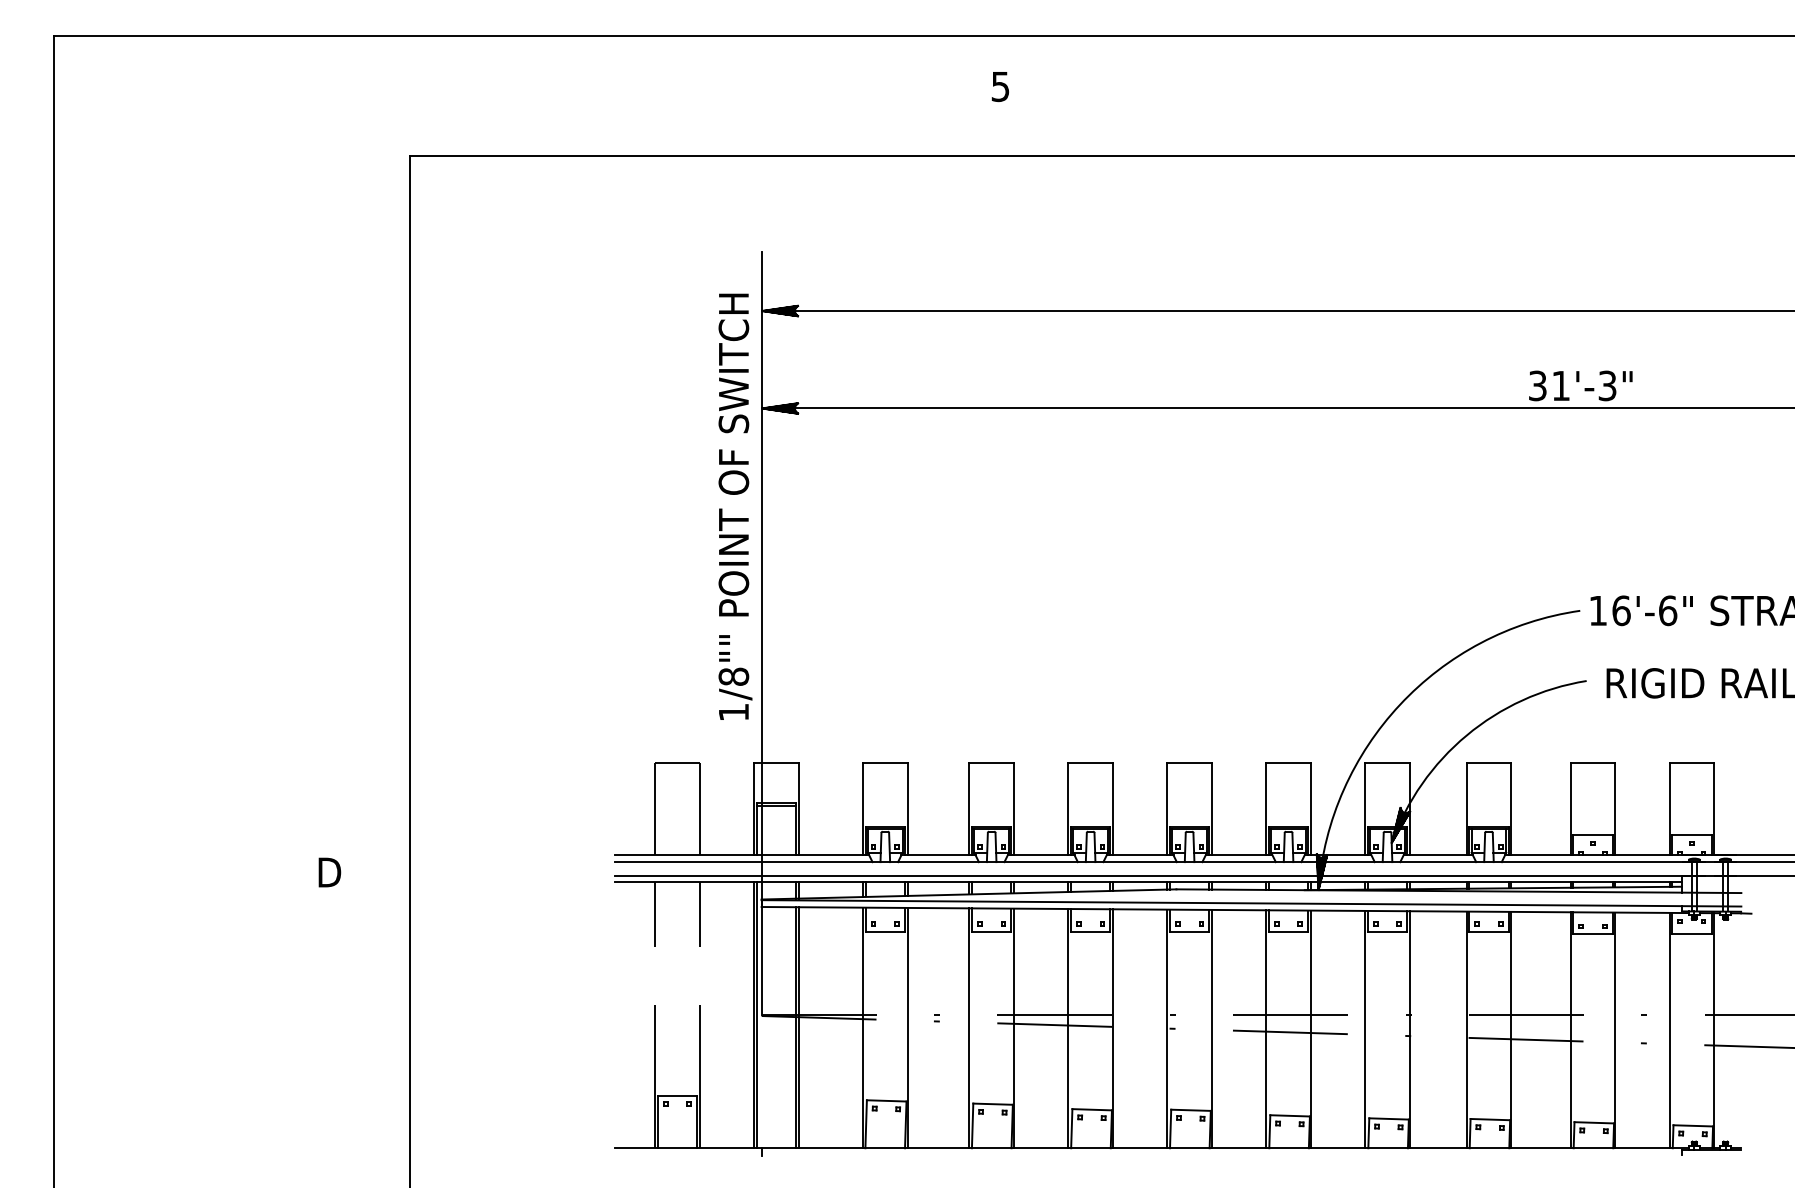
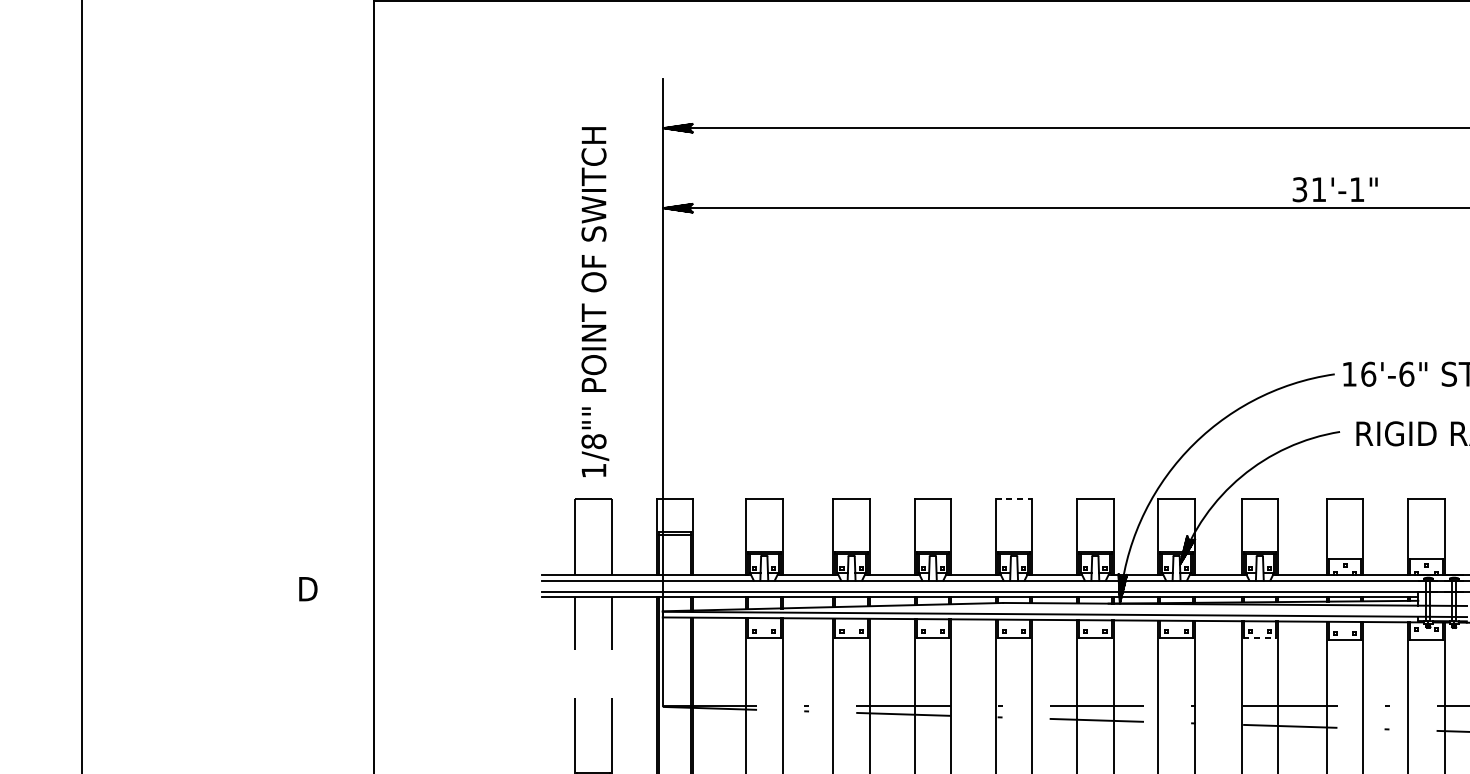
text: (1607, 385) -> (1357, 189), 31'-3" -> 31'-1"
text: (735, 506) -> (595, 301), moved
line: (1190, 763) -> (1014, 499), solid -> dashed
line: (1488, 931) -> (1259, 637), solid -> dashed

